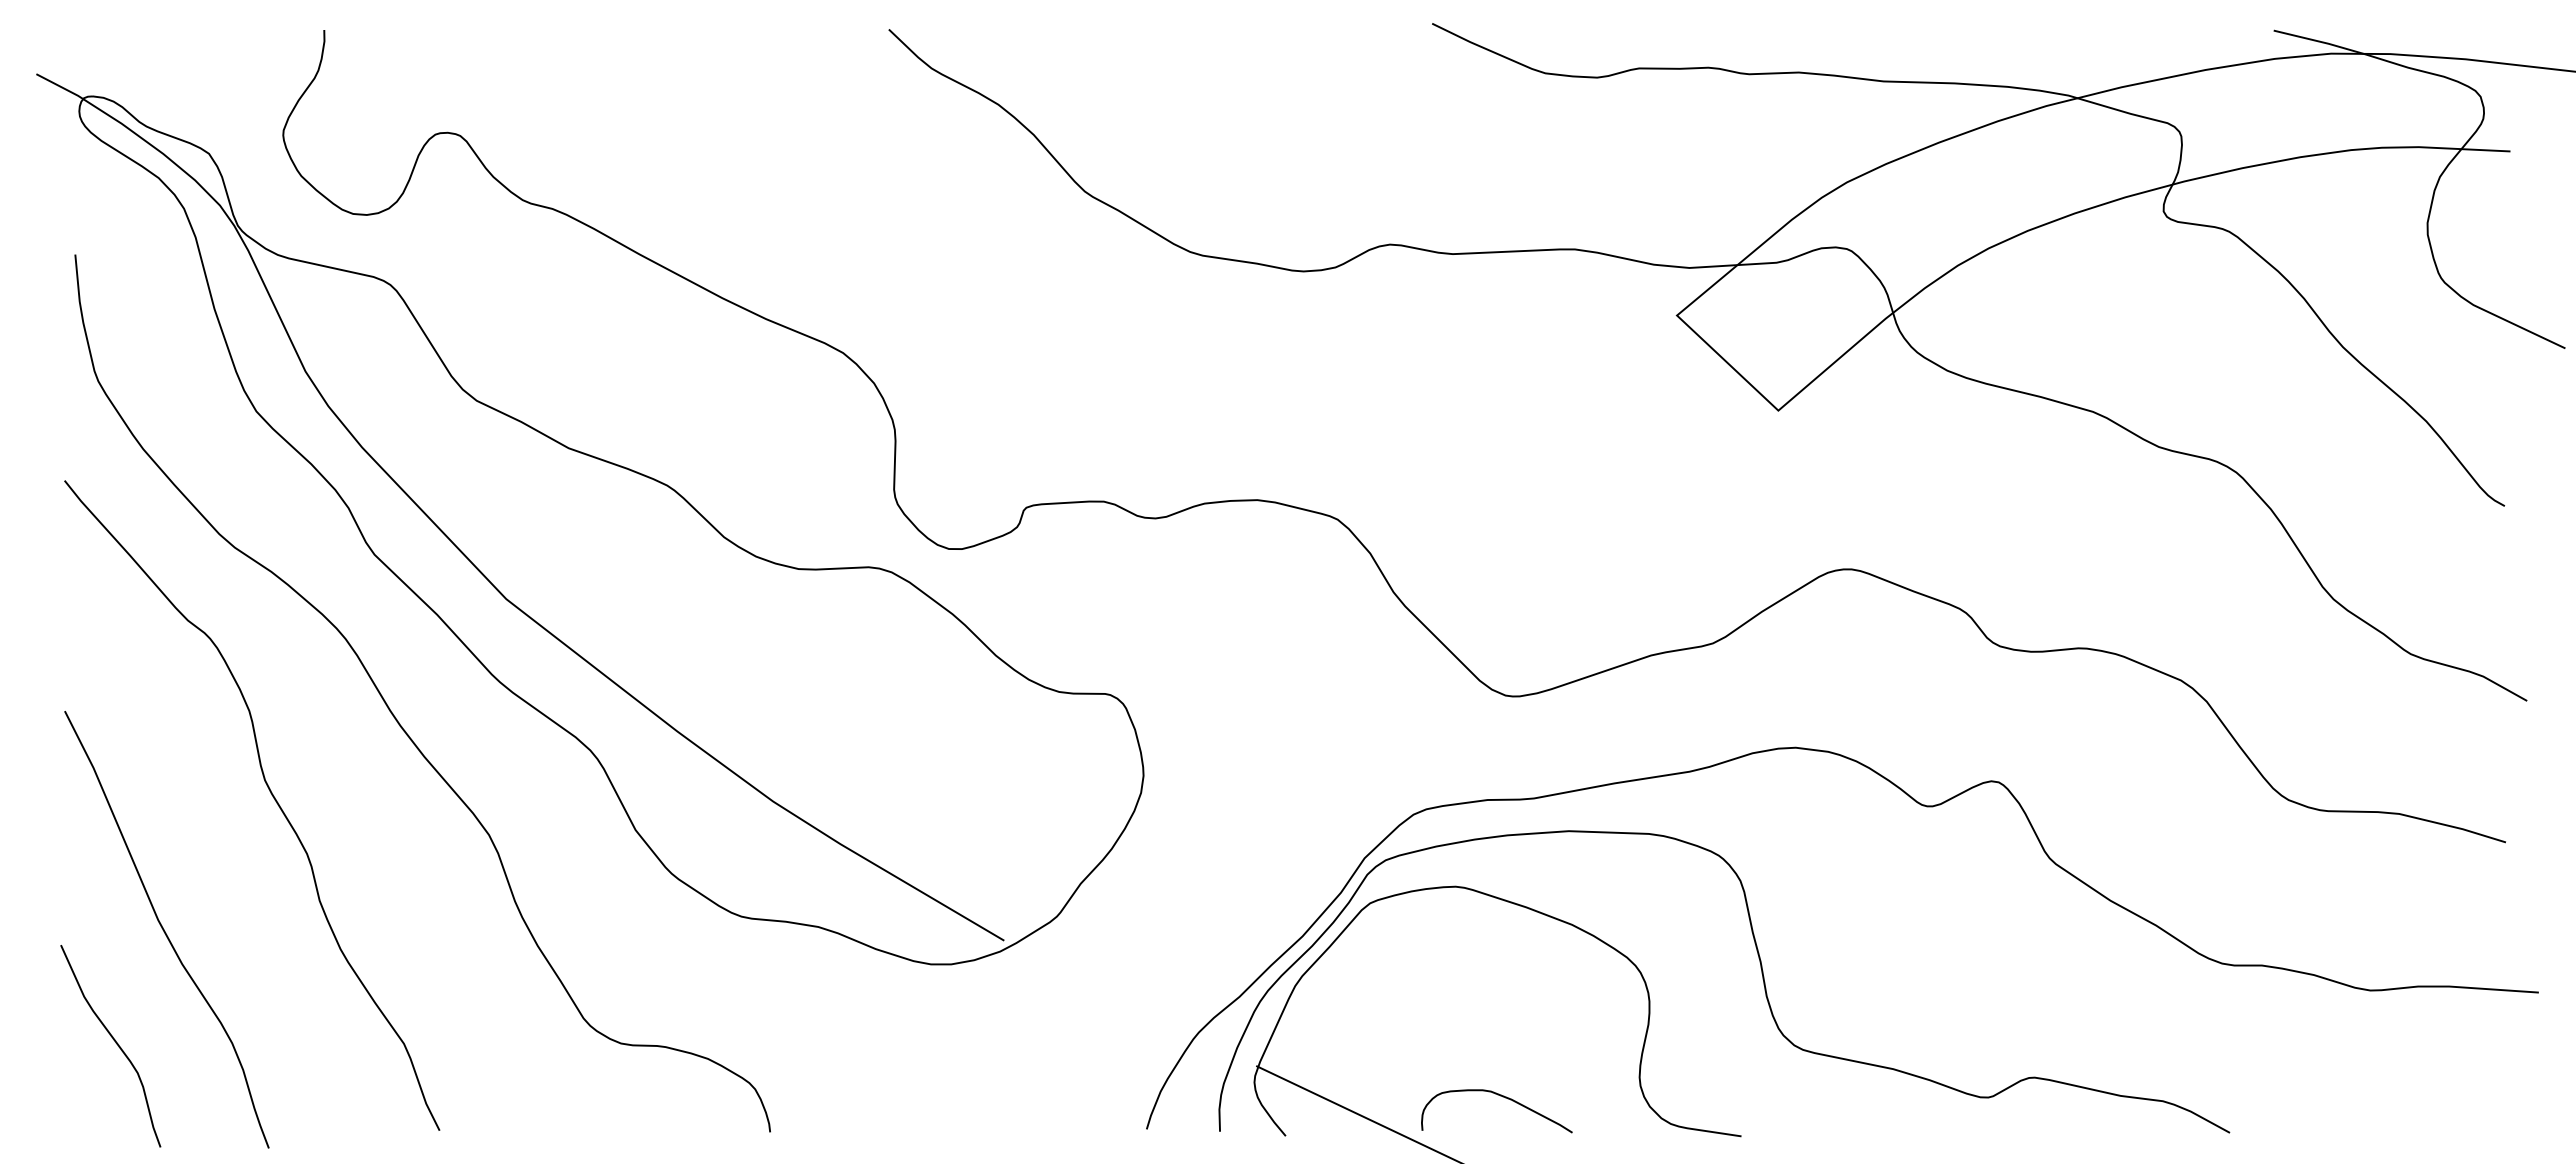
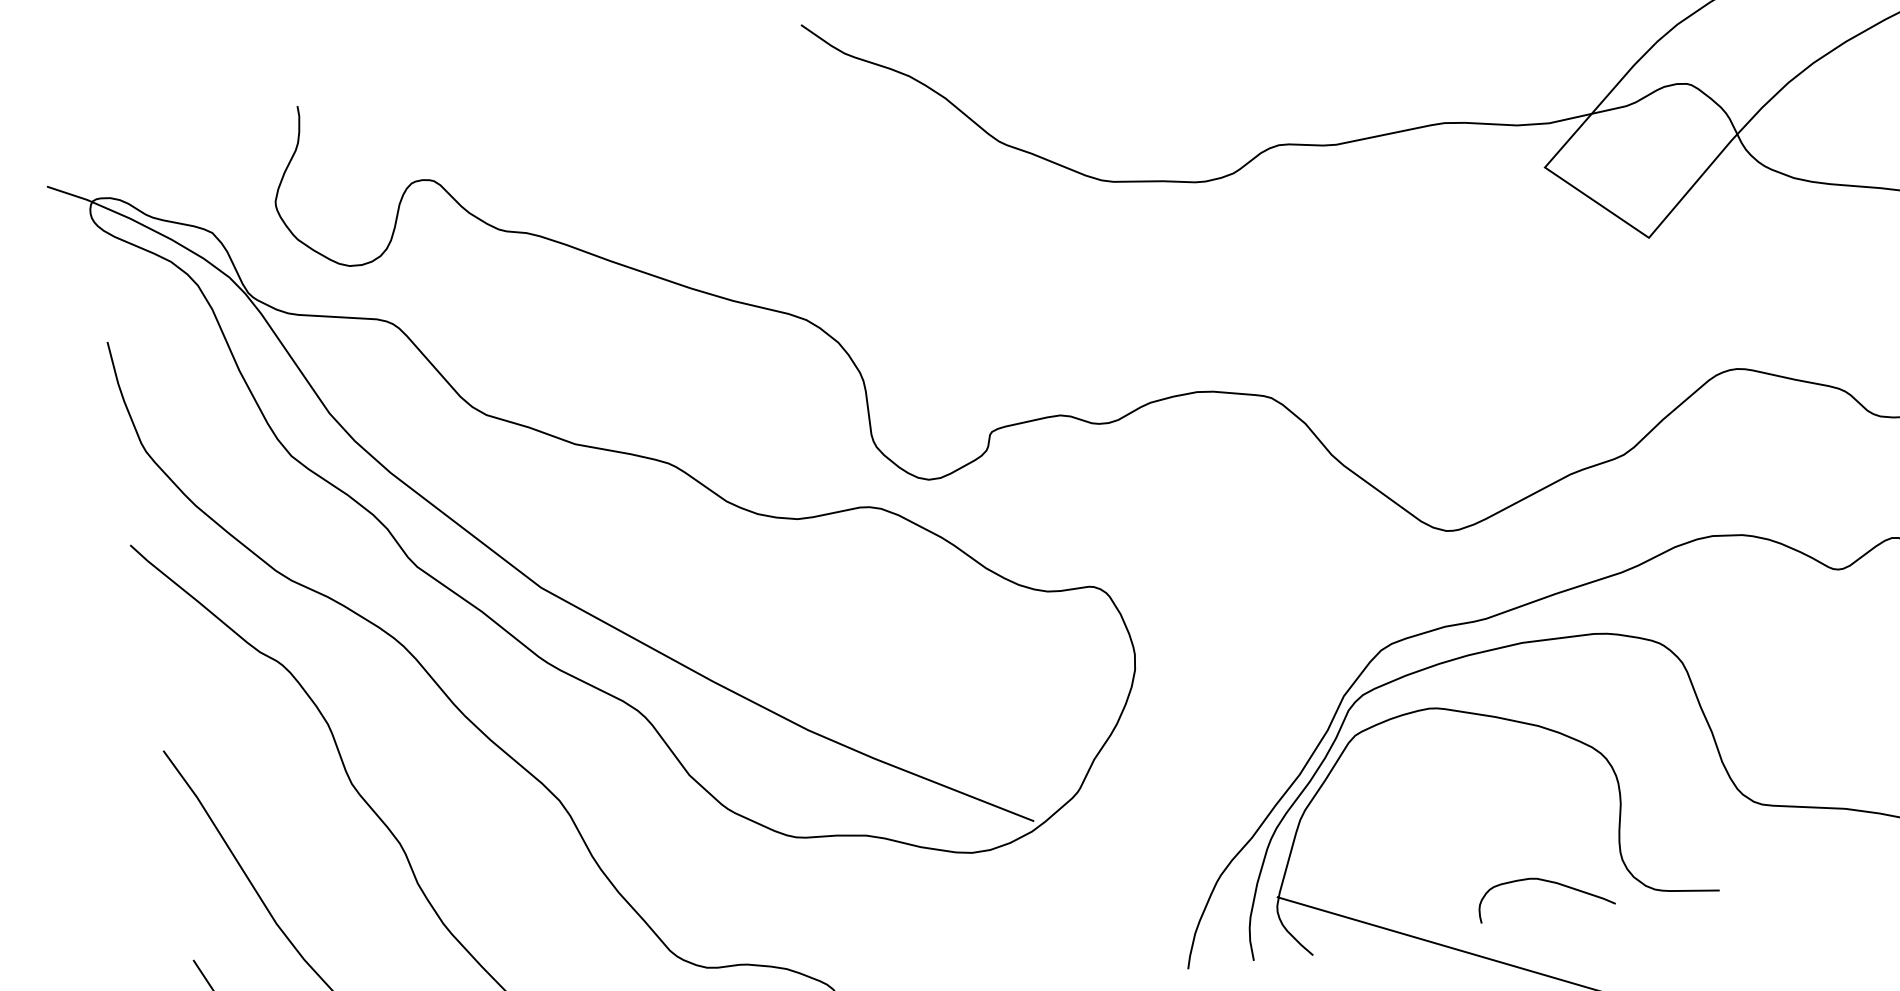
curve: (1502, 1097) -> (1548, 882), moved

